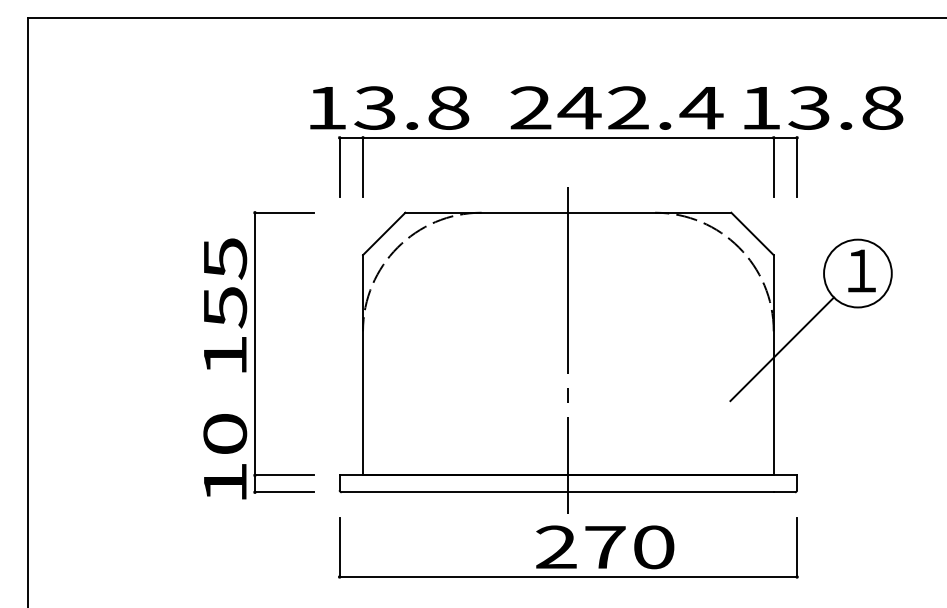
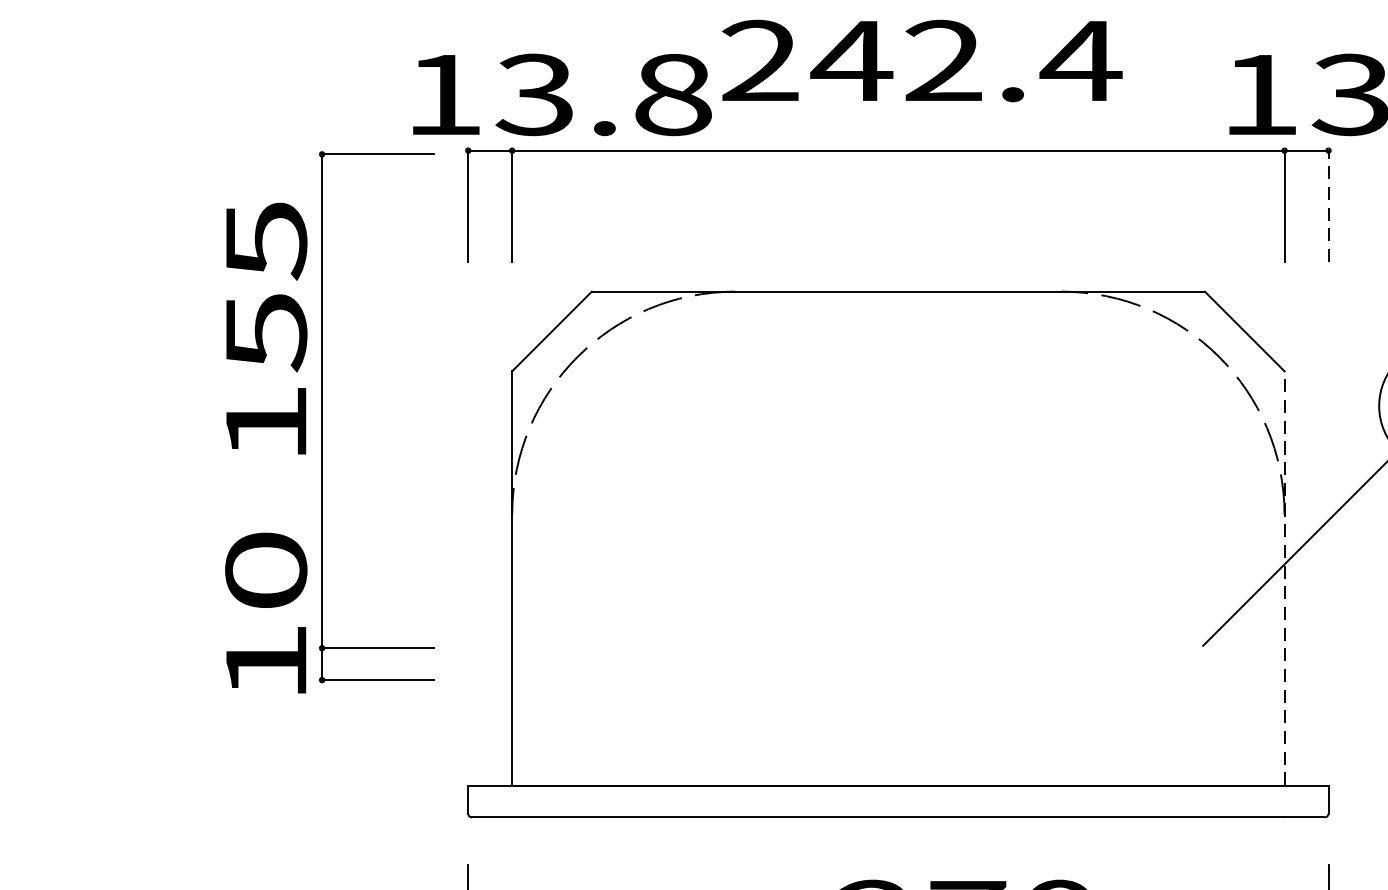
text: (616, 107) -> (921, 59), moved
line: (797, 167) -> (1329, 206), solid -> dashed
line: (568, 350) -> (898, 550), removed
part: (258, 355) -> (328, 422), moved
line: (773, 364) -> (1284, 577), solid -> dashed

